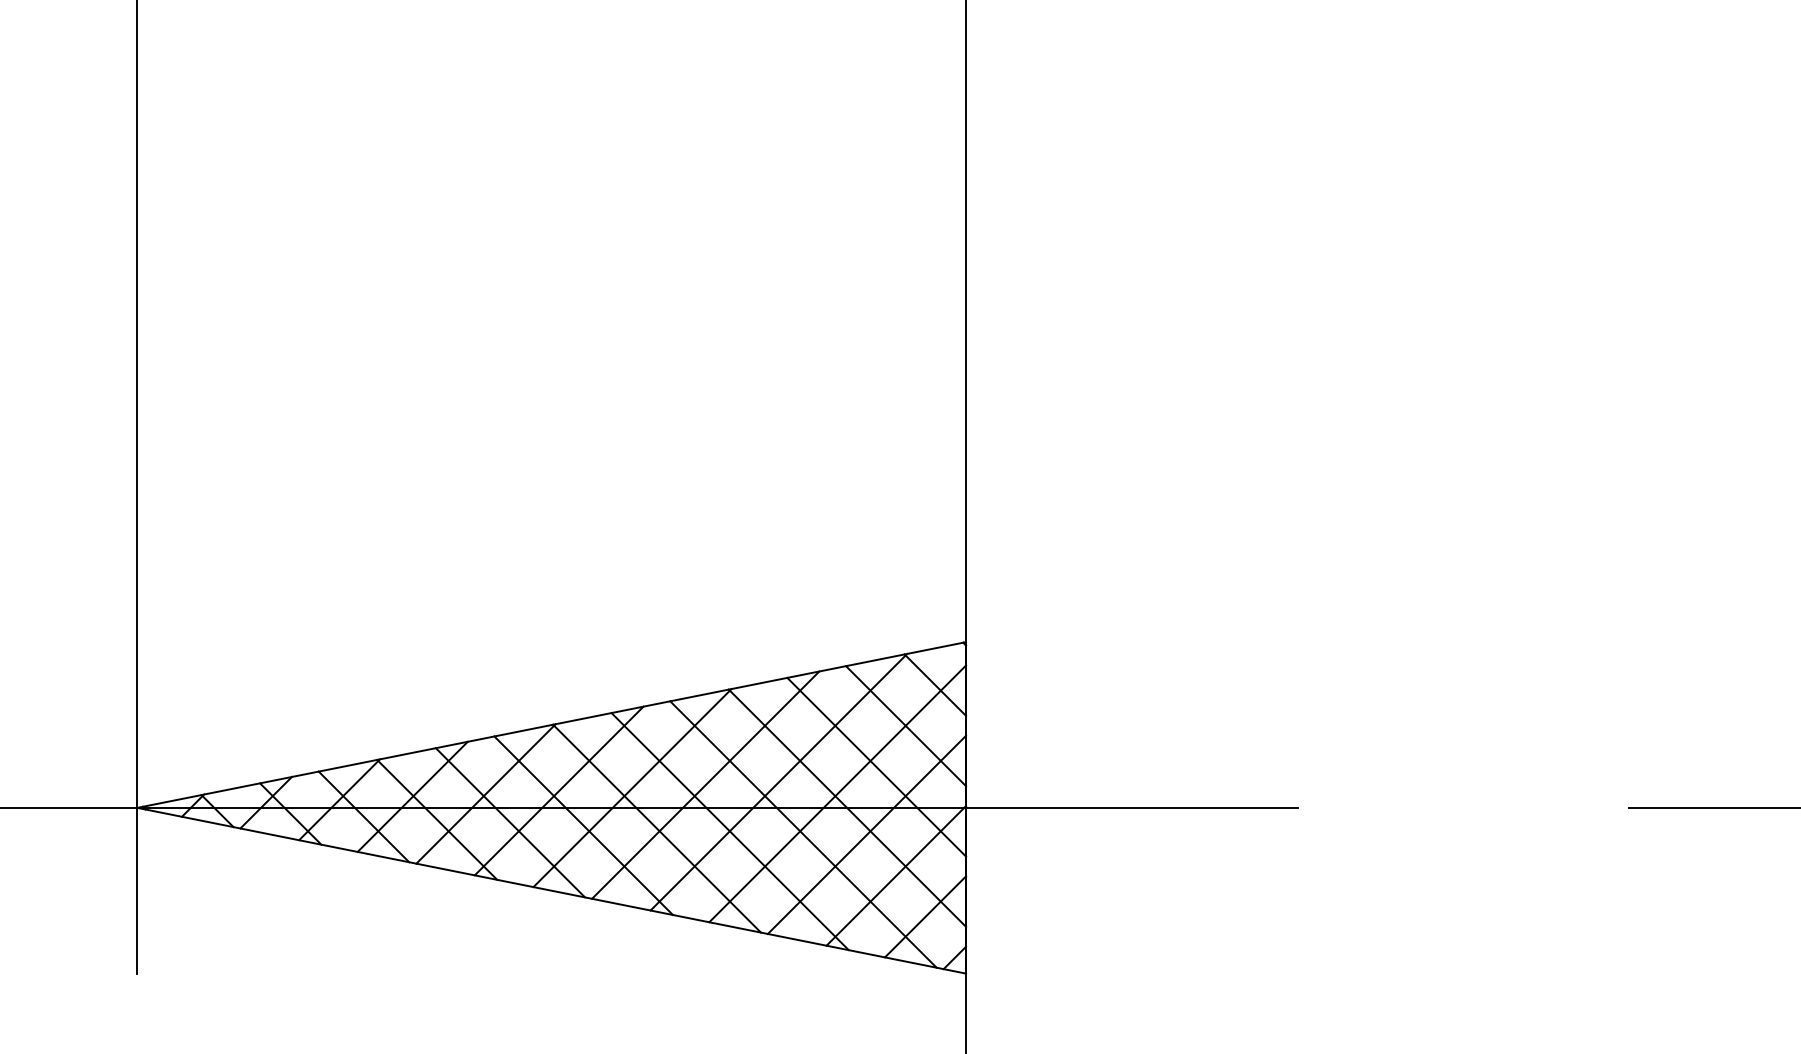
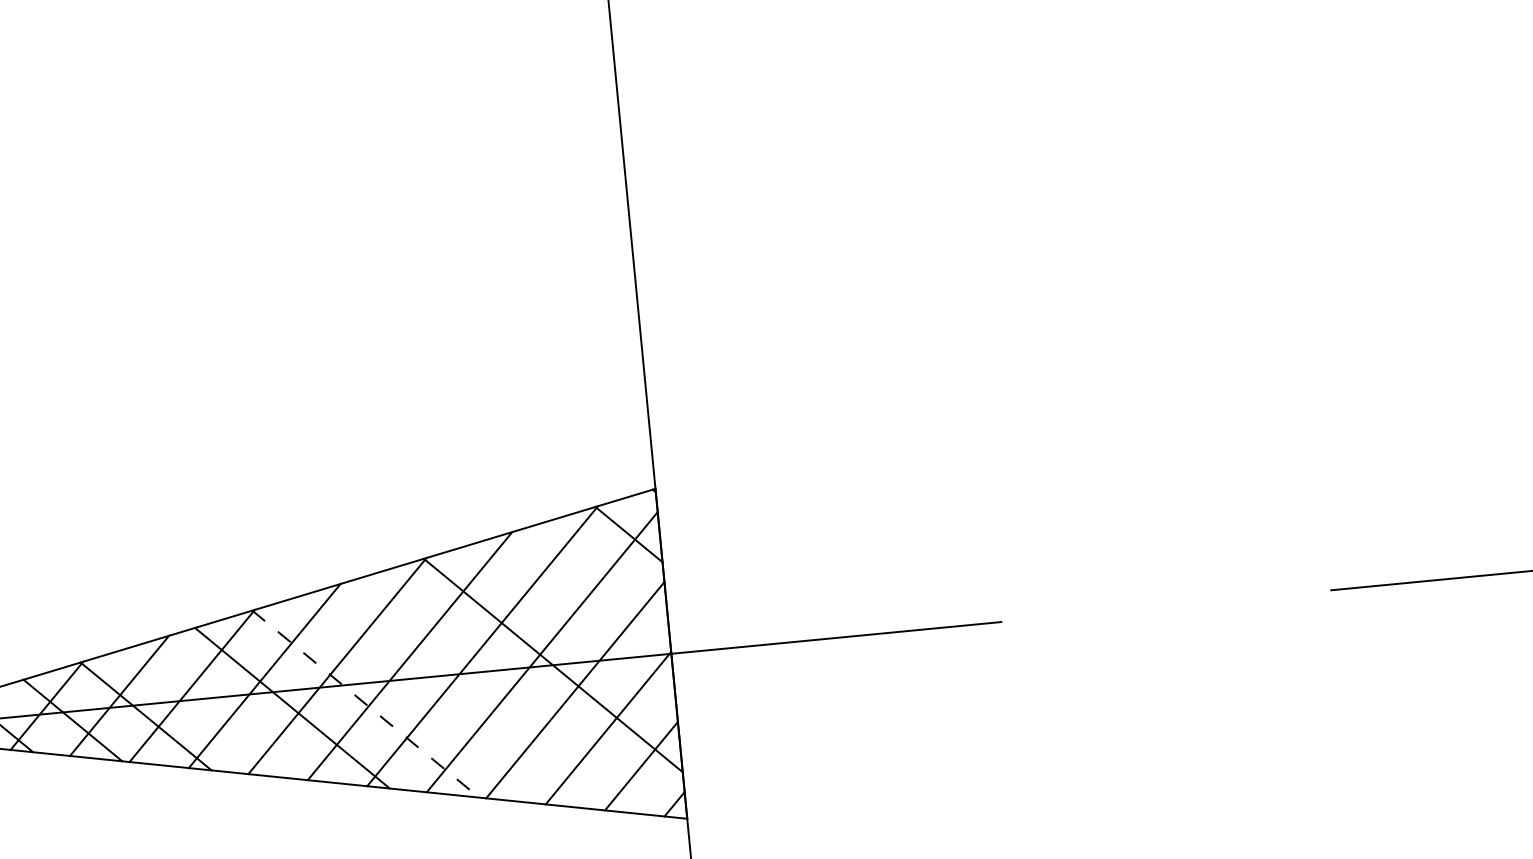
line: (906, 726) -> (604, 578), removed
line: (876, 766) -> (578, 621), removed
line: (510, 822) -> (219, 712), removed
line: (656, 828) -> (365, 704), solid -> dashed
line: (729, 831) -> (438, 700), removed
line: (803, 834) -> (512, 695), removed

